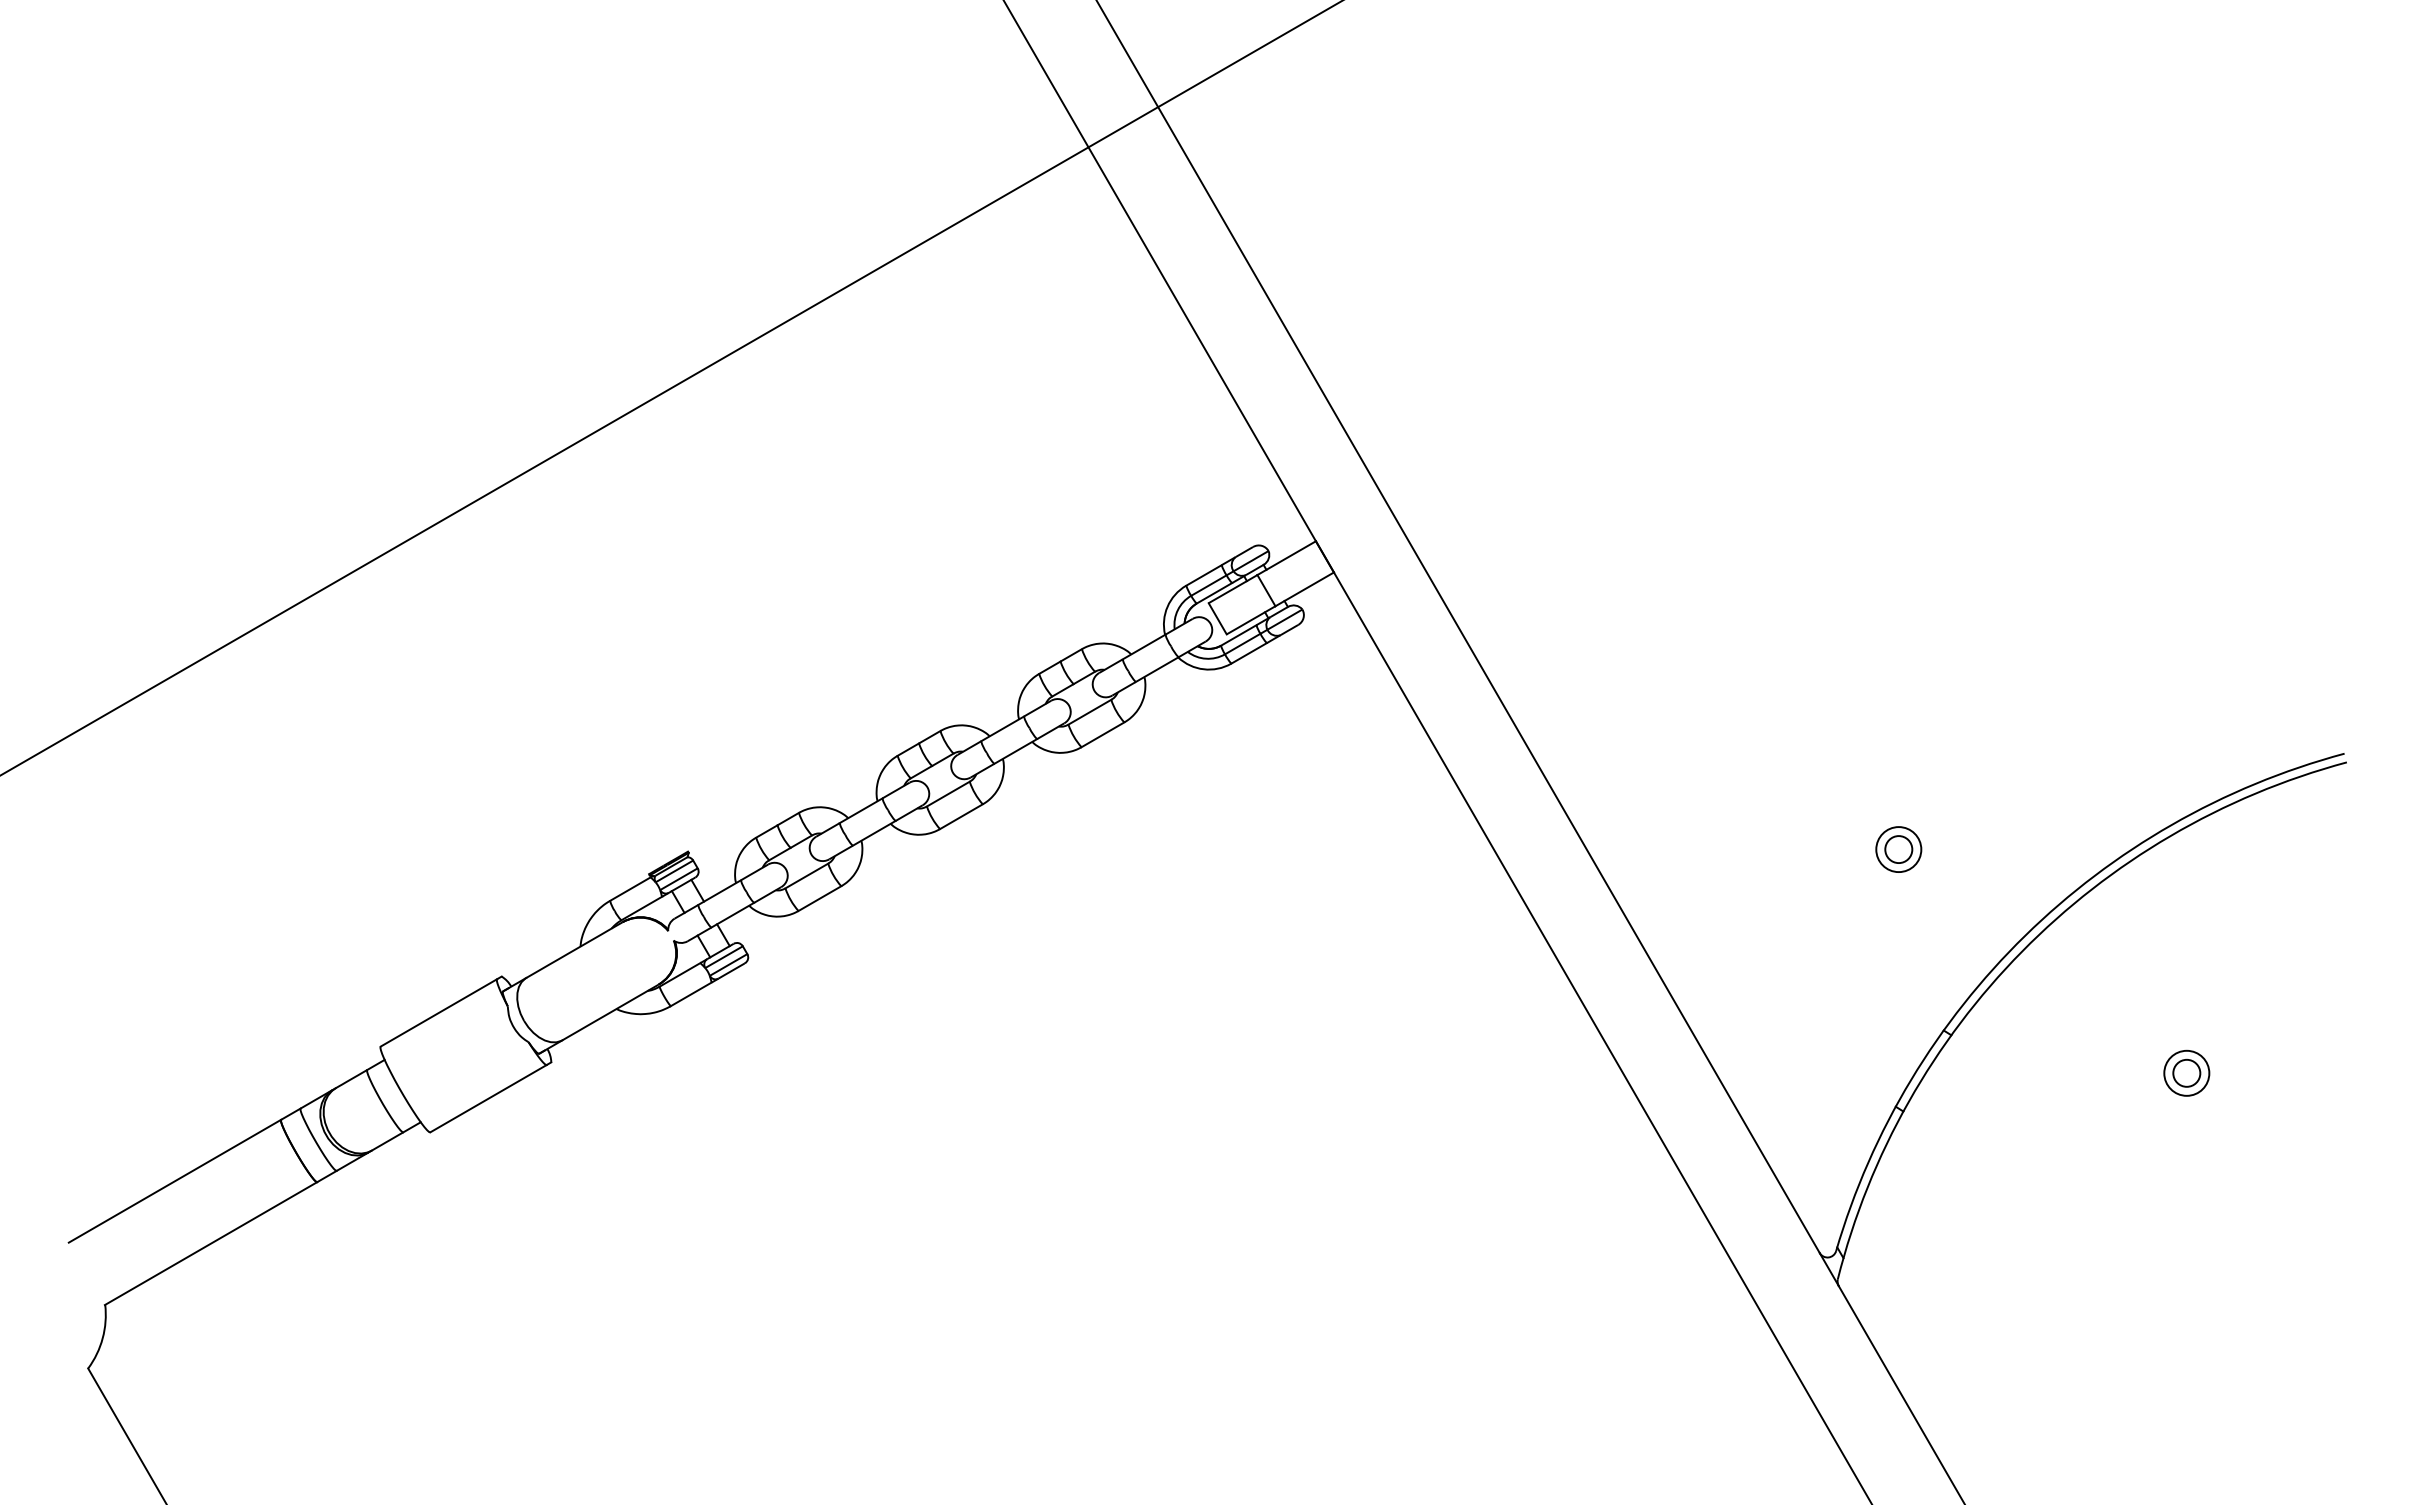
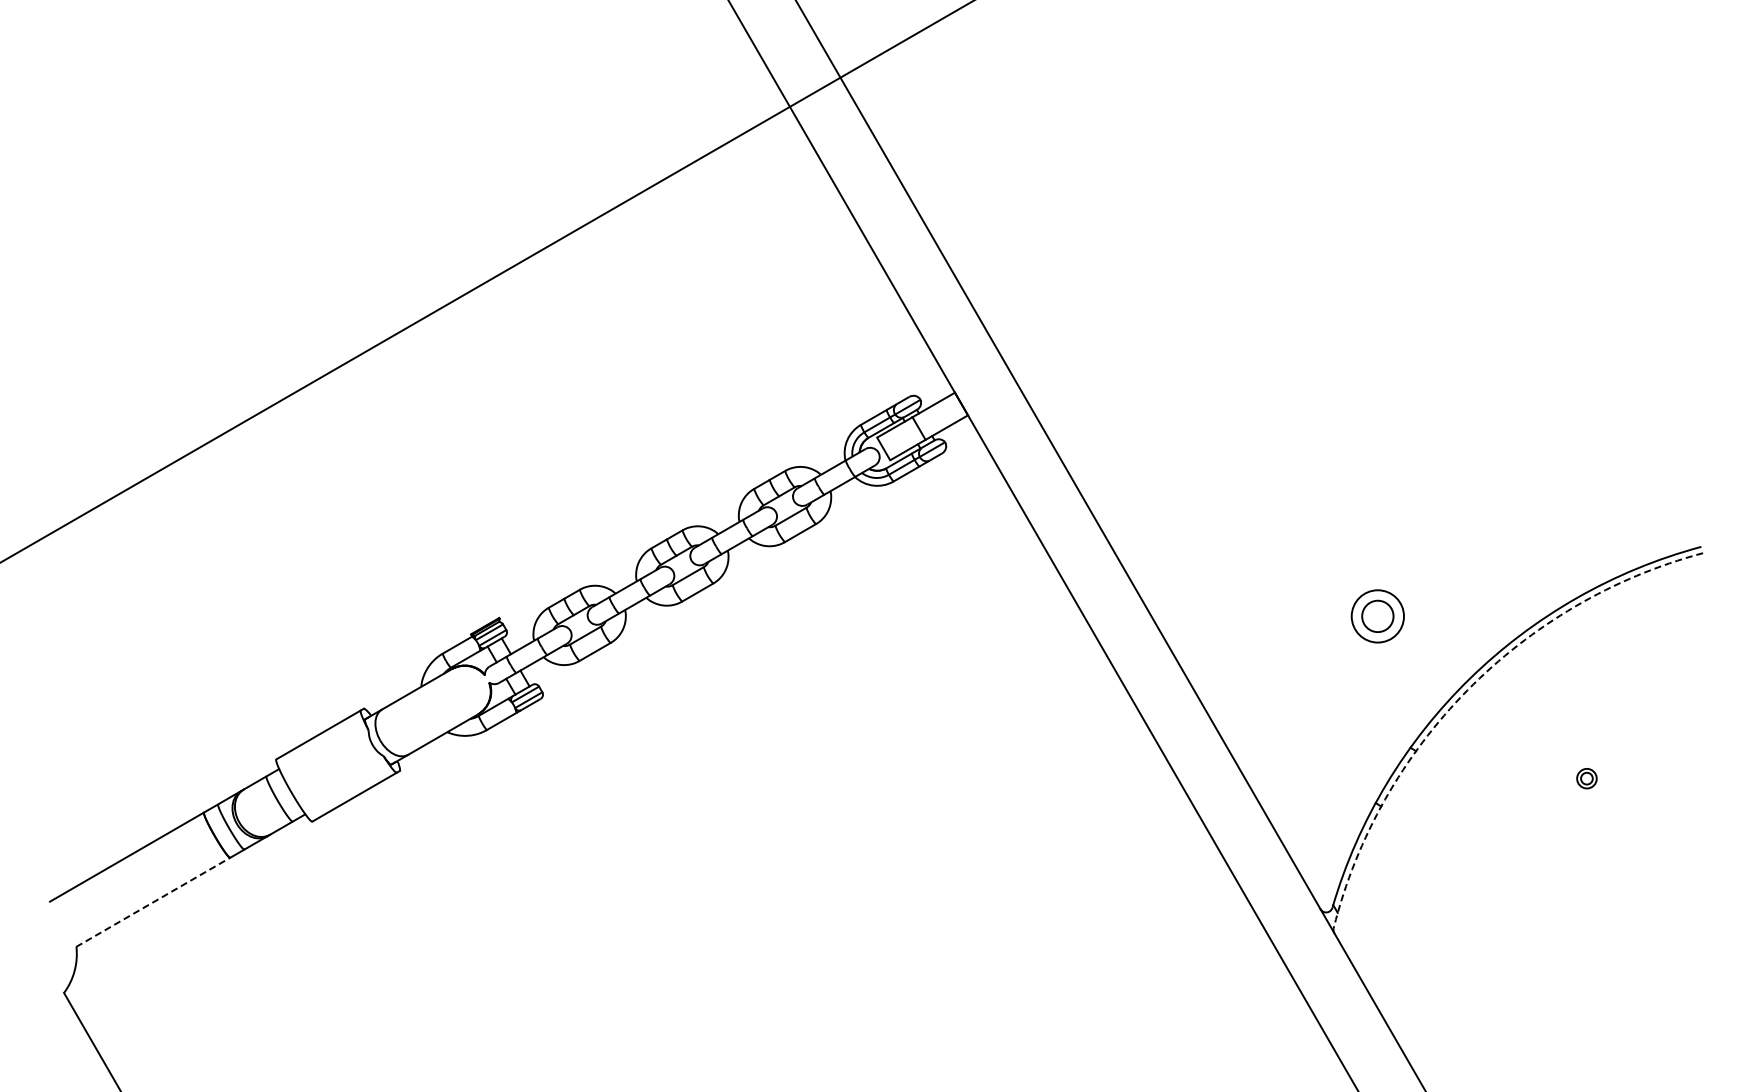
part: (1898, 849) -> (1377, 616), size x1.6
arc: (2022, 951) -> (1467, 690), solid -> dashed
part: (2186, 1072) -> (1586, 778), size x0.6
line: (211, 1243) -> (153, 902), solid -> dashed

